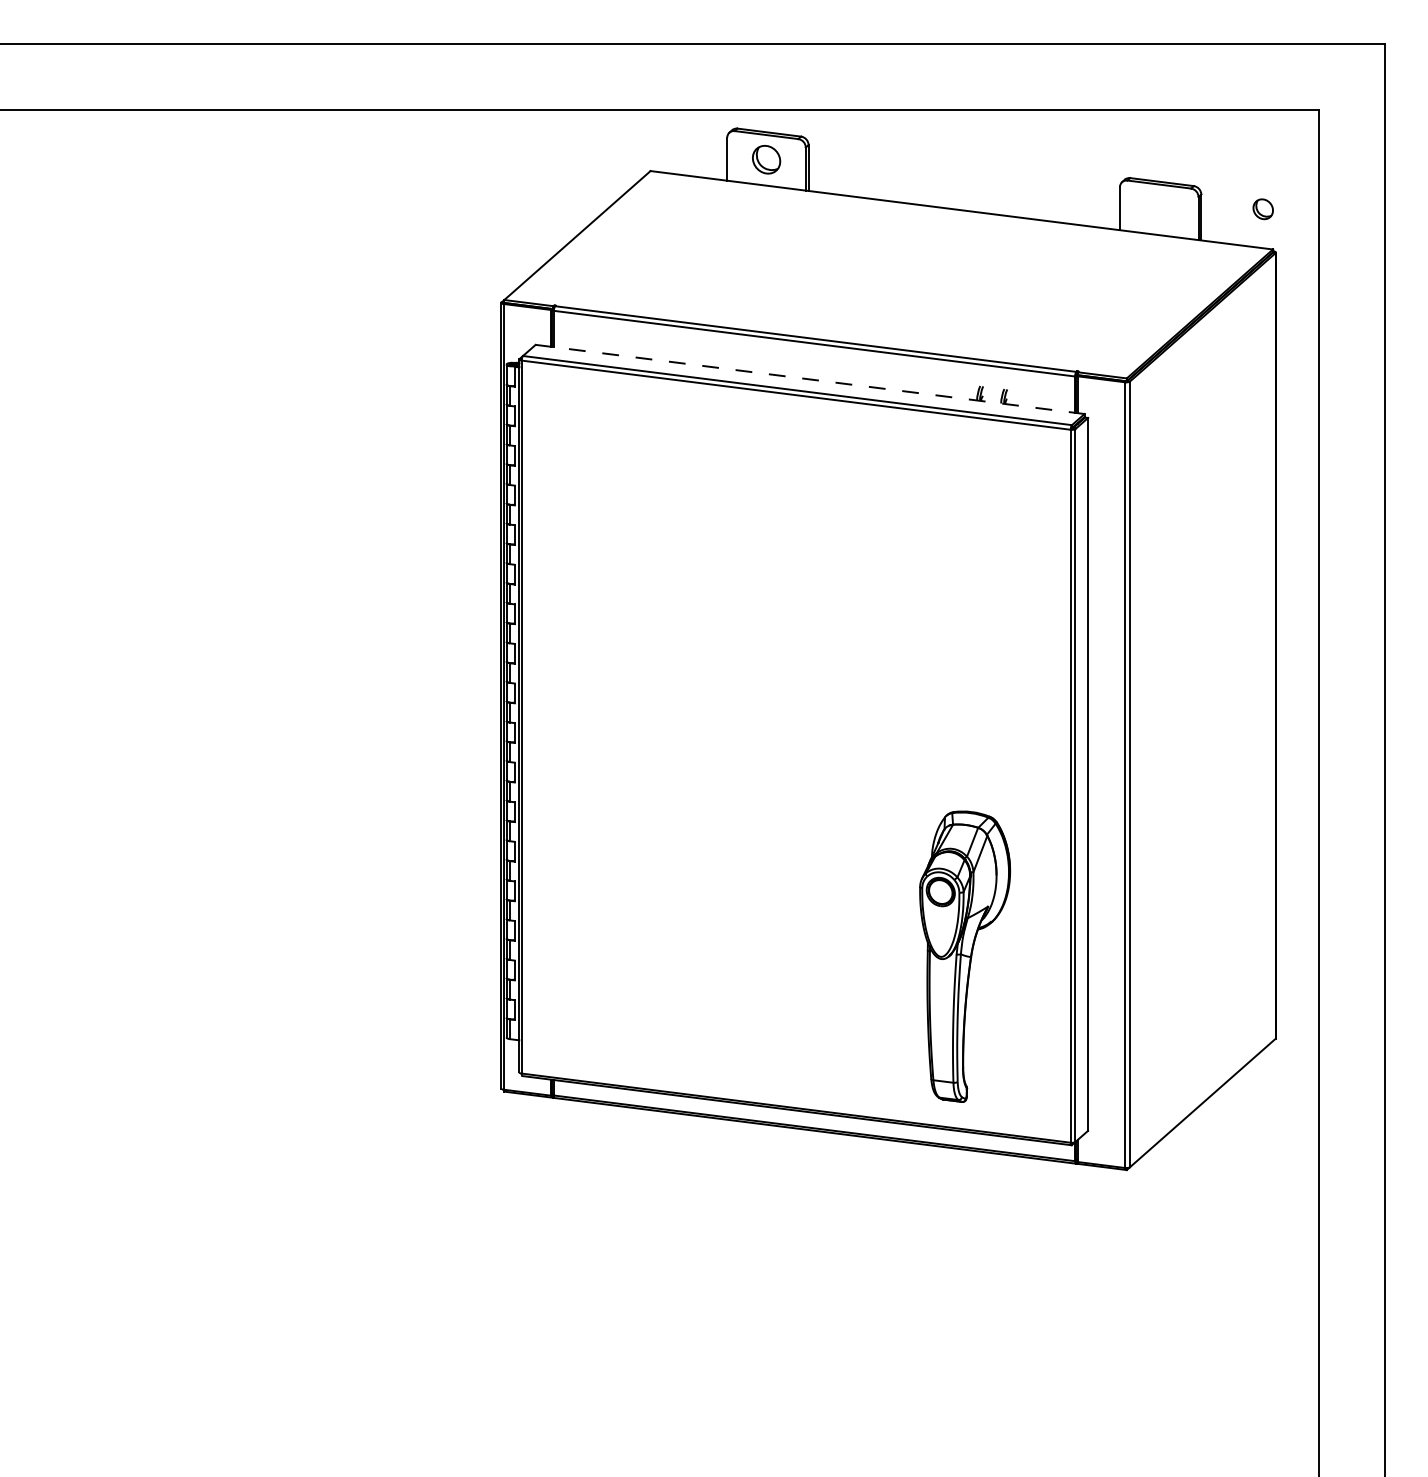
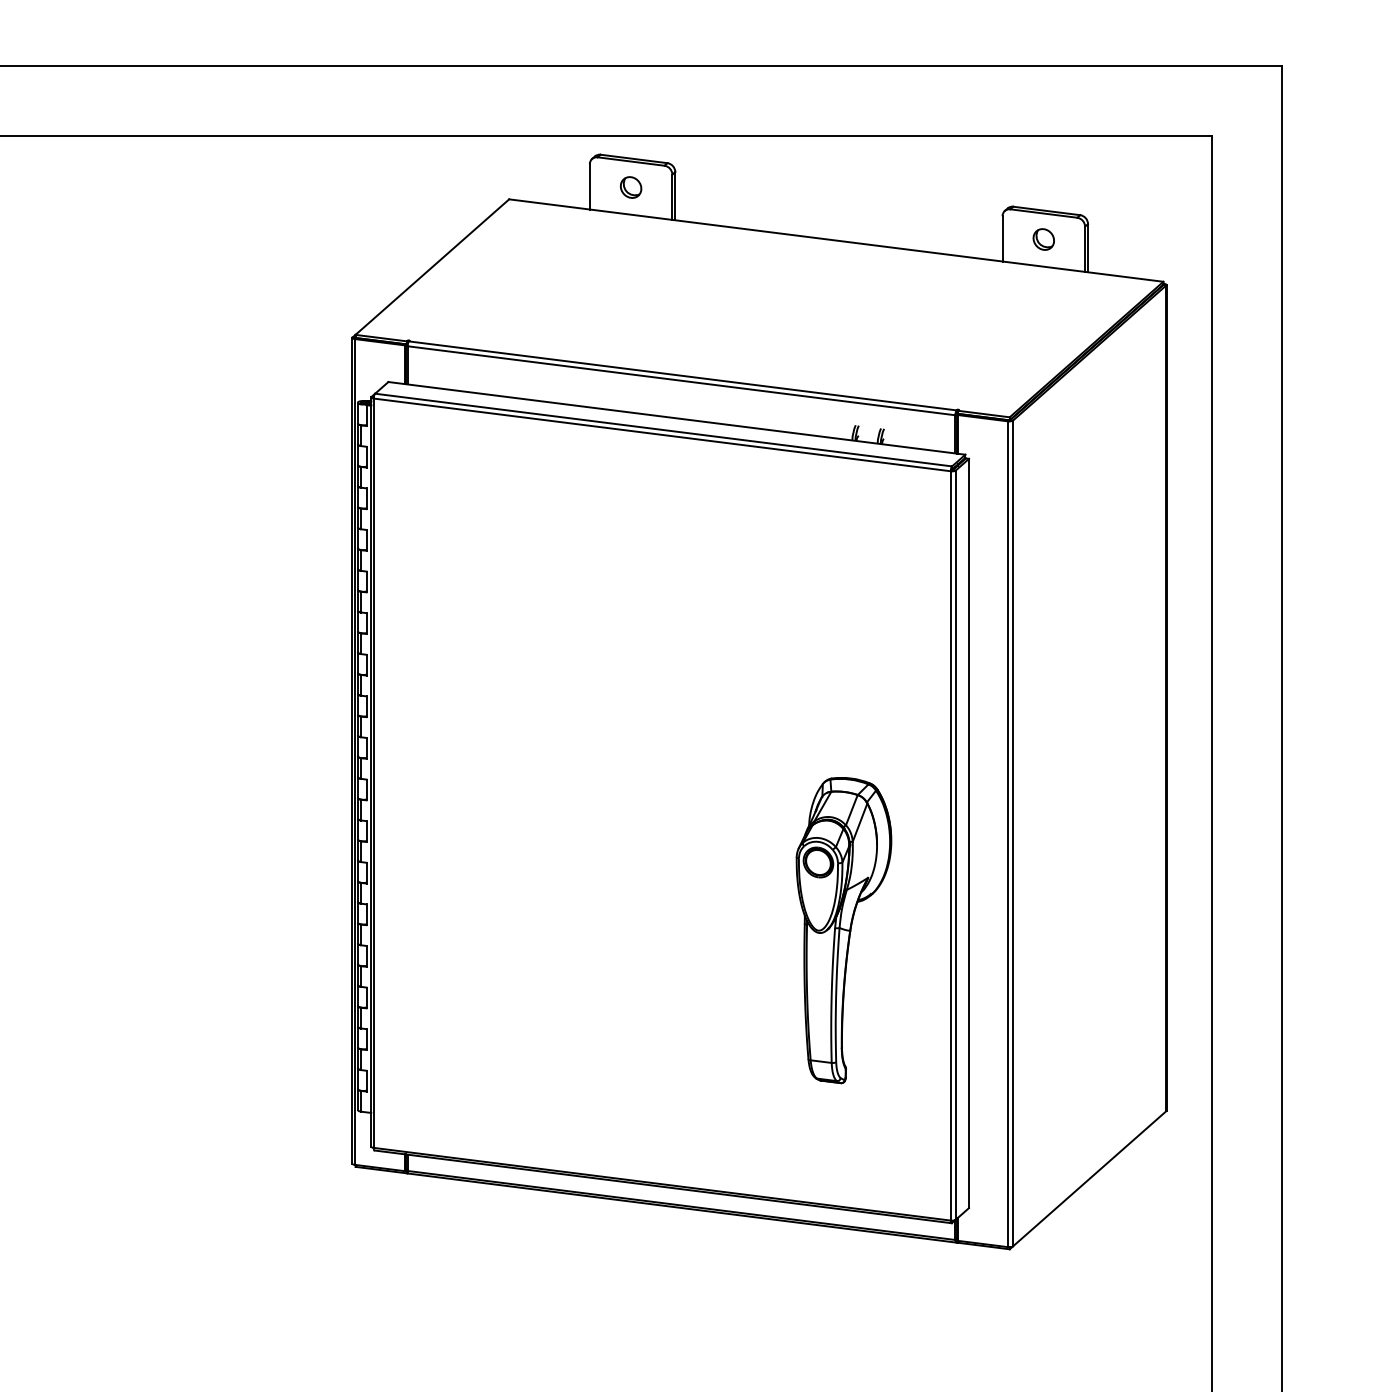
part: (766, 159) -> (631, 187), size x0.71
part: (1262, 209) -> (1043, 239), moved
line: (810, 379) -> (677, 418), dashed -> solid
part: (964, 956) -> (843, 930), moved

